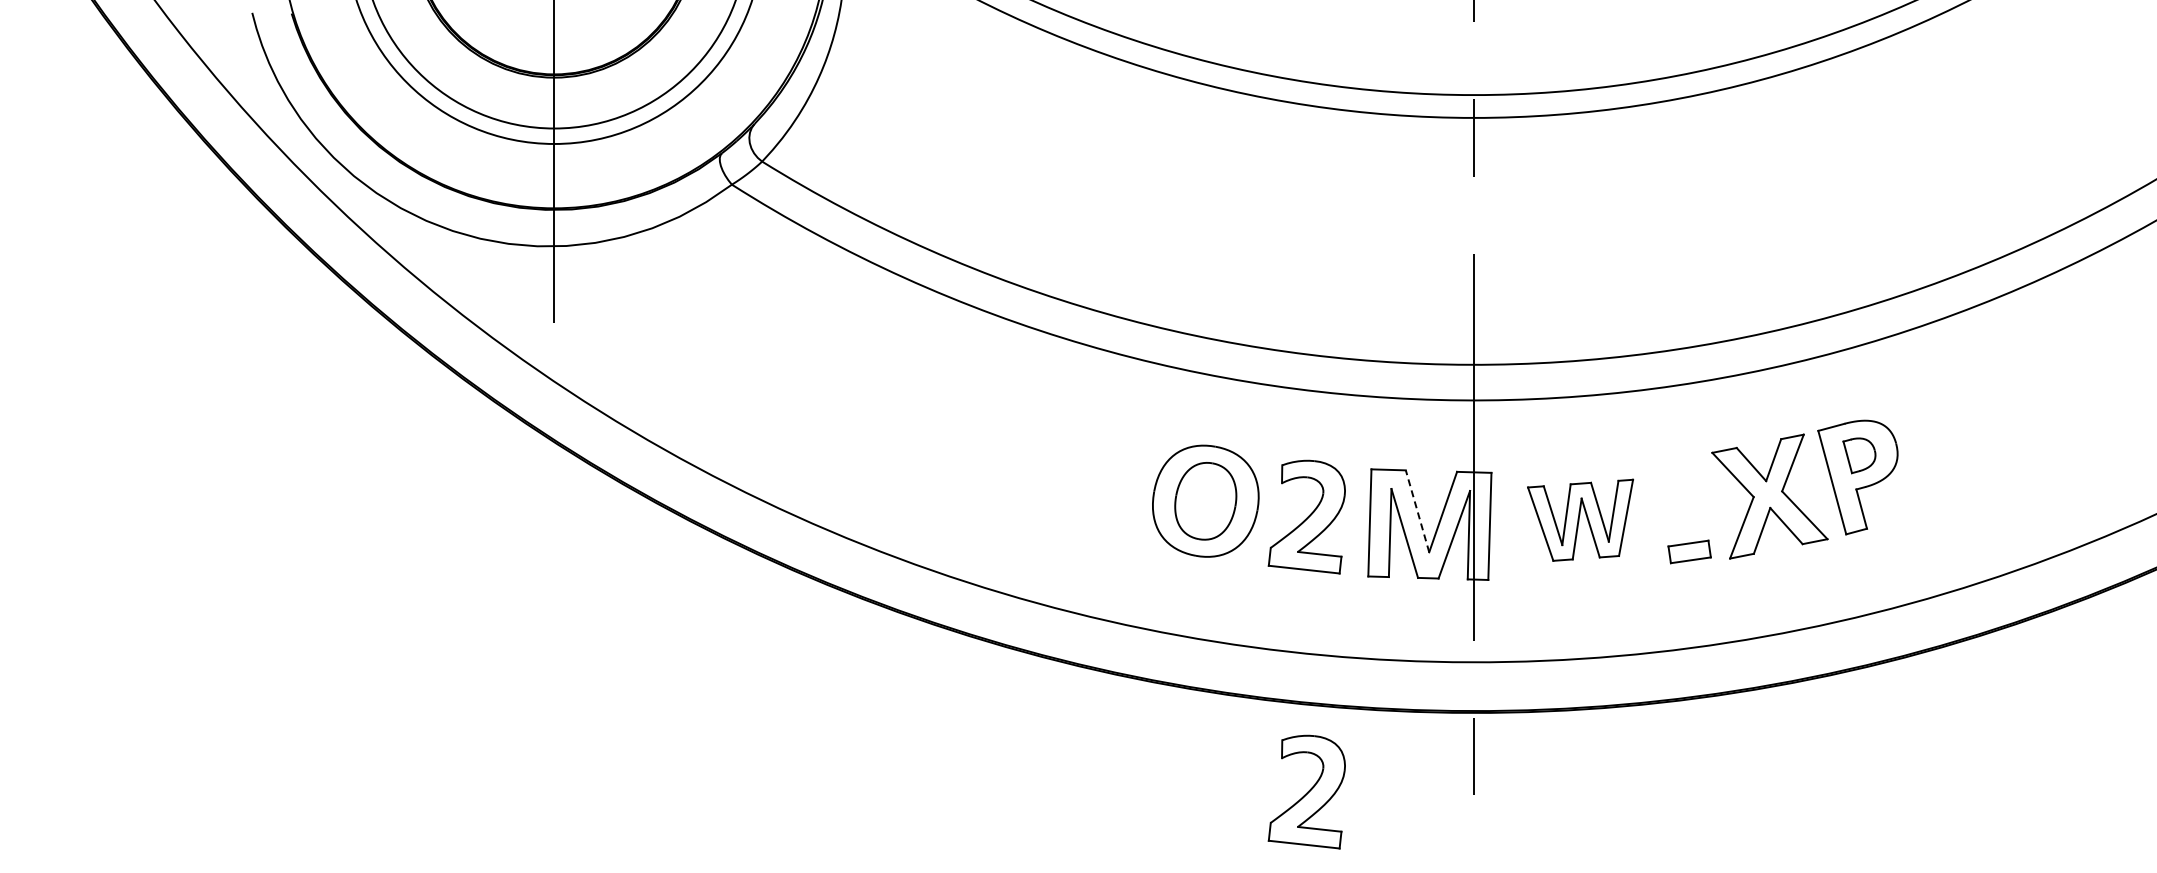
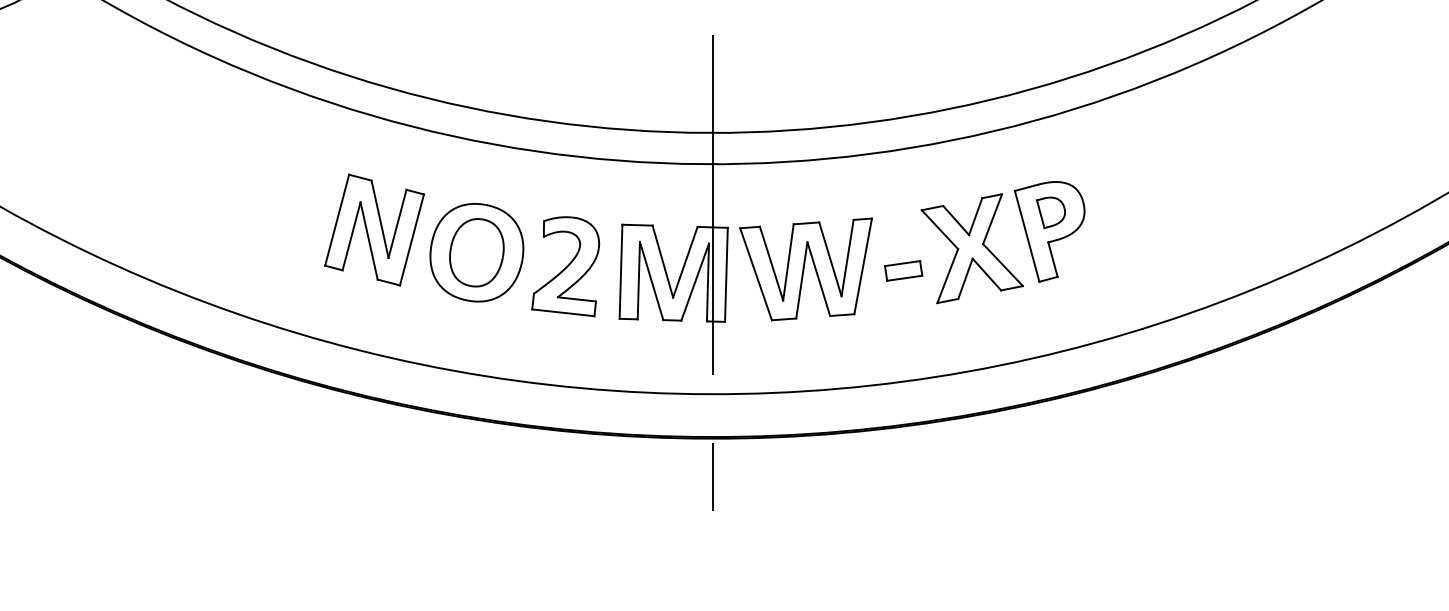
part: (1089, 475) -> (374, 230), added
line: (1417, 511) -> (662, 261), dashed -> solid
part: (1580, 520) -> (805, 269), size x1.43
part: (1689, 551) -> (903, 270), moved
part: (1306, 791) -> (565, 507), removed

